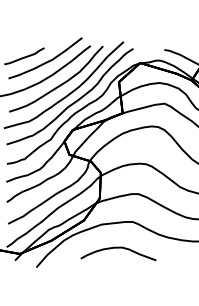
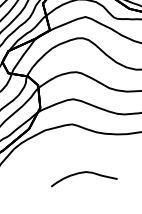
part: (118, 253) -> (83, 177), moved

